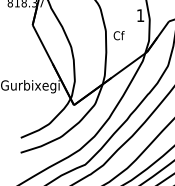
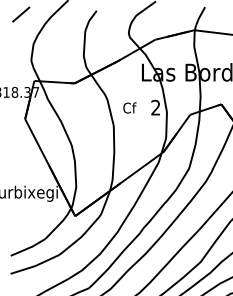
text: (140, 15) -> (155, 107), 1 -> 2
text: (118, 35) -> (129, 107), moved

